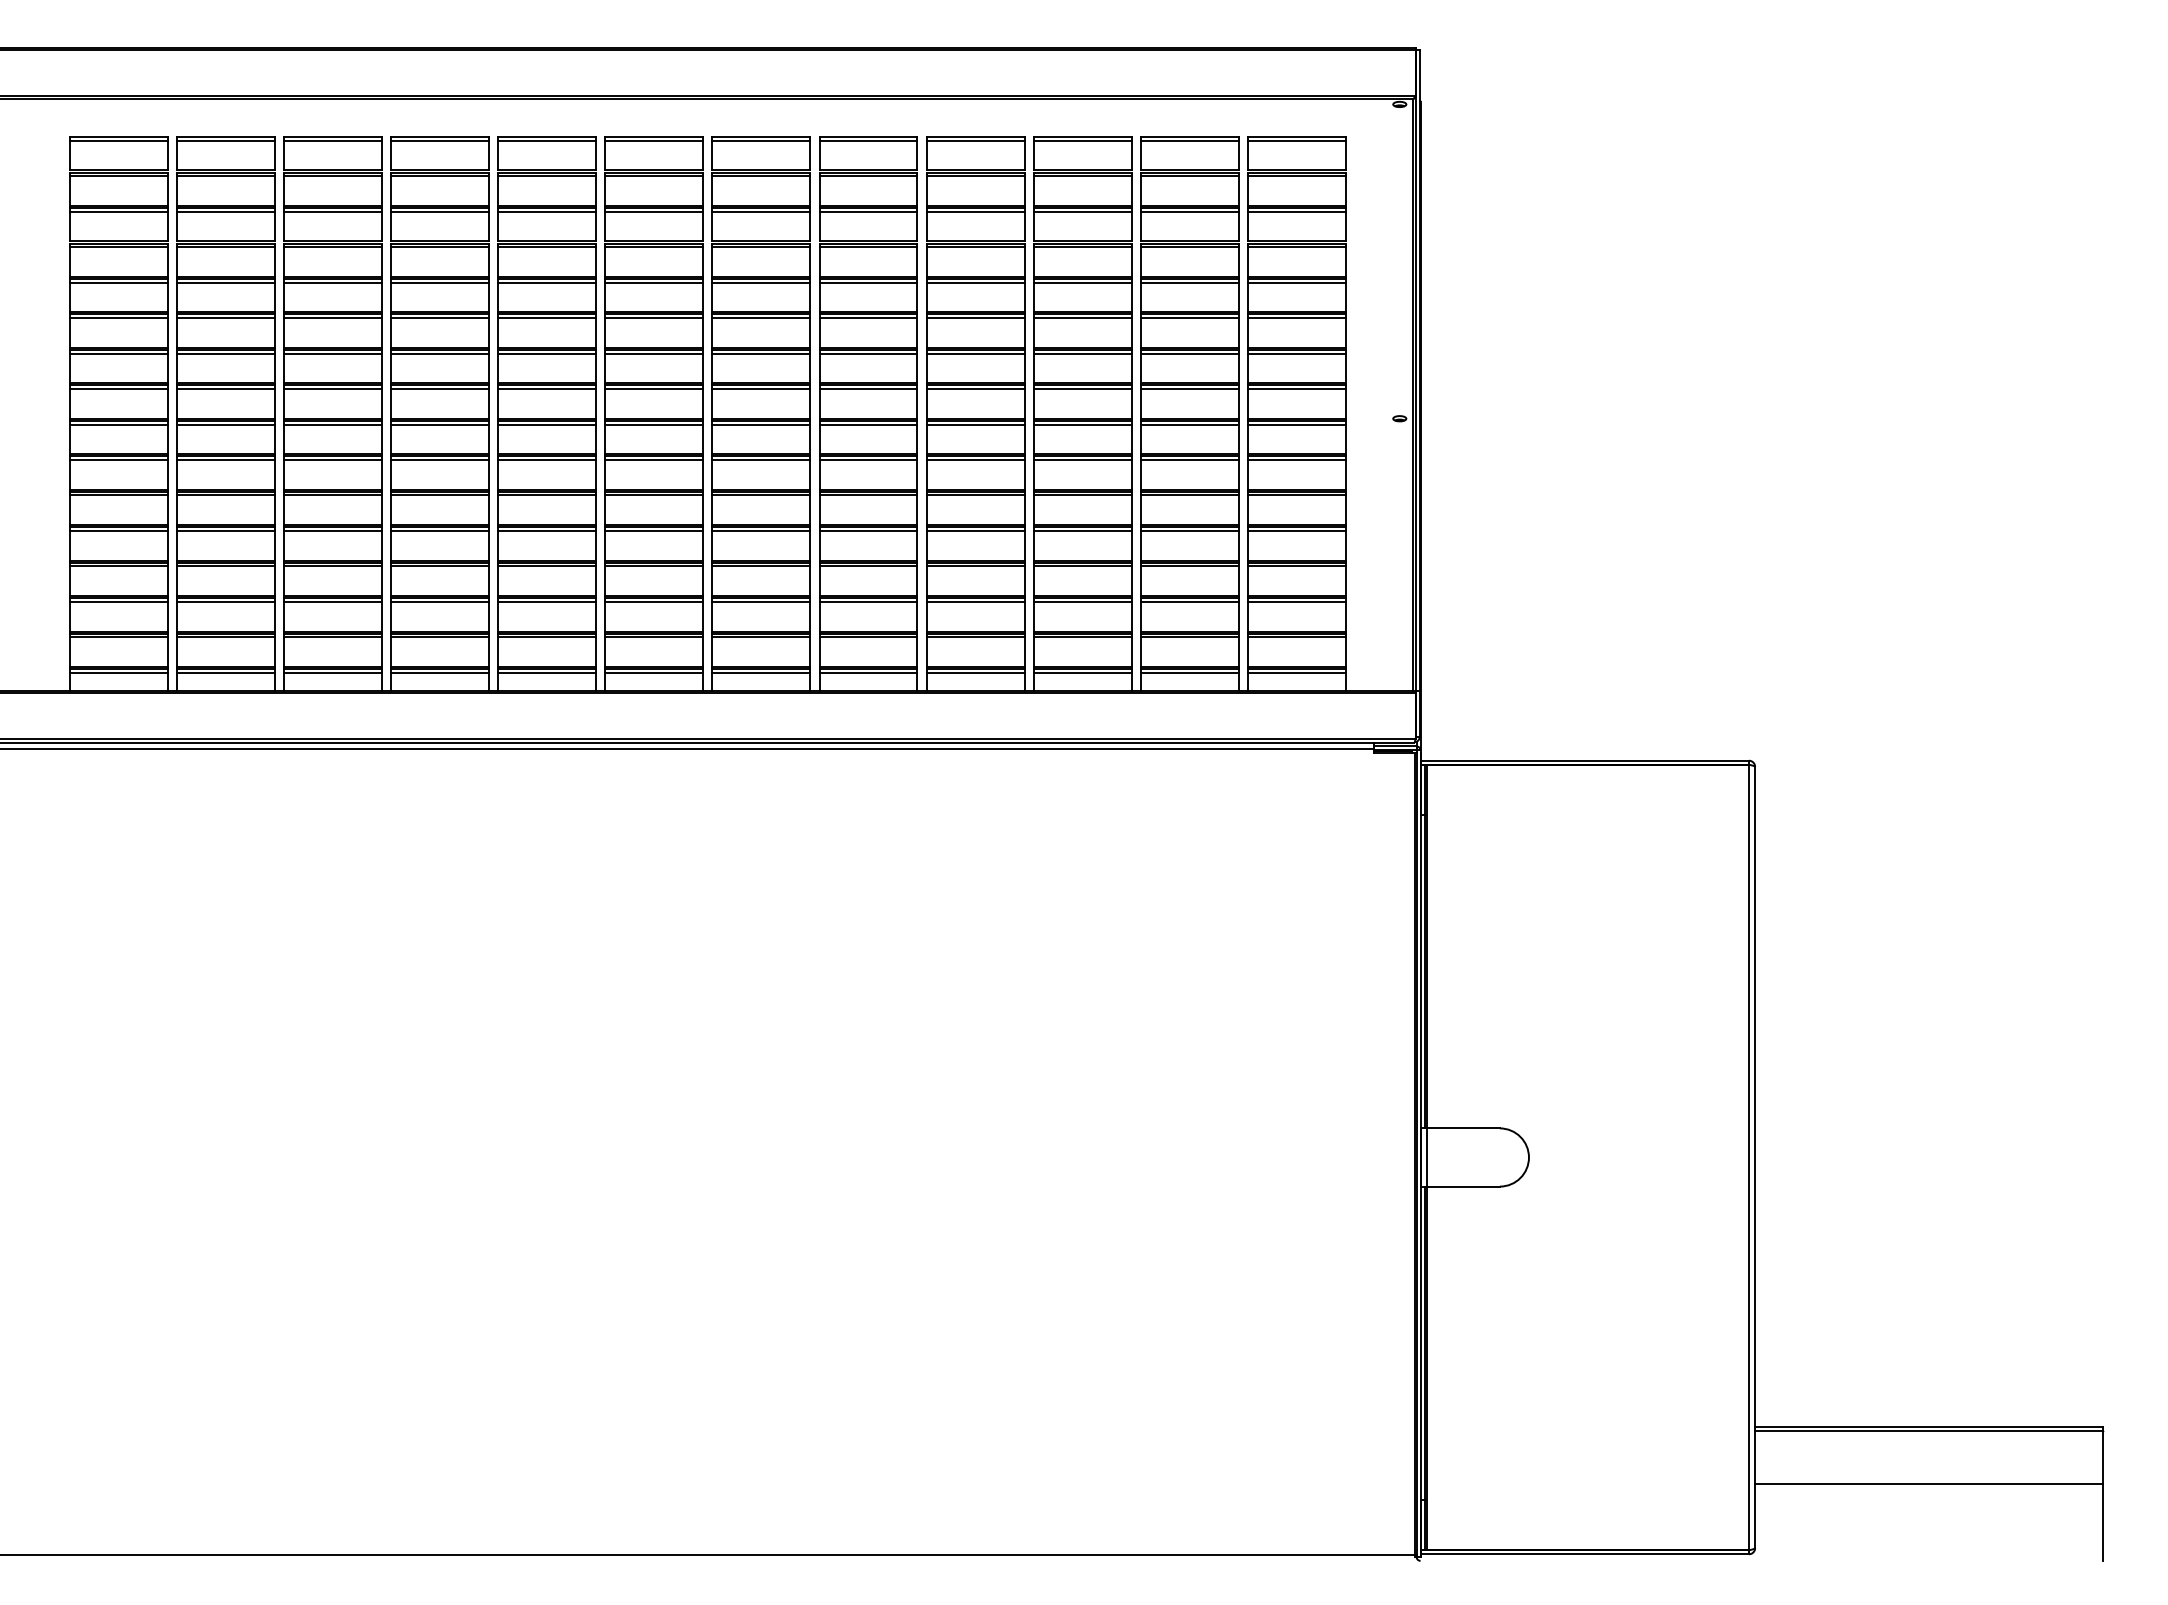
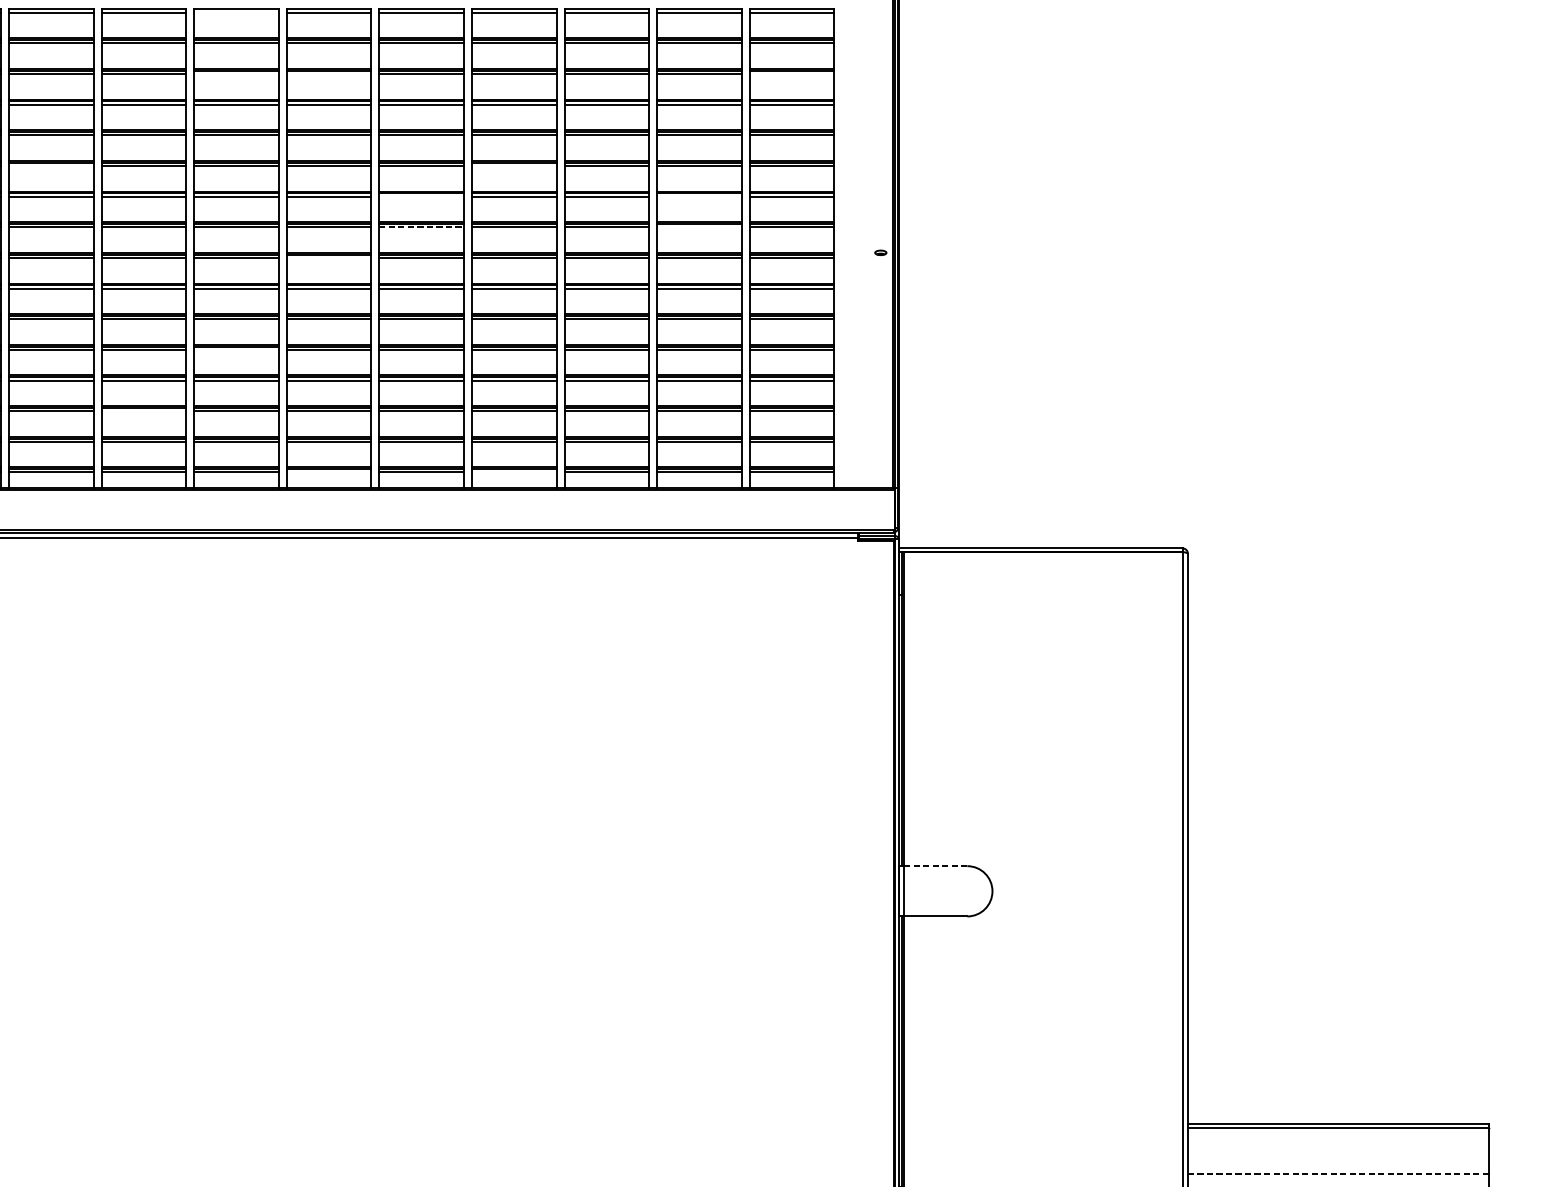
line: (654, 140) -> (236, 12), removed
line: (654, 211) -> (236, 73), removed
line: (761, 211) -> (329, 73), removed
line: (1296, 211) -> (791, 73), removed
line: (439, 318) -> (50, 166), removed
line: (975, 318) -> (514, 166), removed
line: (868, 353) -> (421, 196), removed
line: (1189, 353) -> (699, 196), removed
line: (868, 389) -> (421, 227), solid -> dashed
line: (1189, 389) -> (699, 227), removed
line: (761, 424) -> (329, 257), removed
line: (654, 530) -> (236, 349), removed
line: (547, 601) -> (144, 410), removed
line: (761, 672) -> (329, 472), removed
line: (975, 672) -> (514, 472), removed
line: (1463, 1128) -> (935, 866), solid -> dashed
line: (1929, 1484) -> (1338, 1173), solid -> dashed

